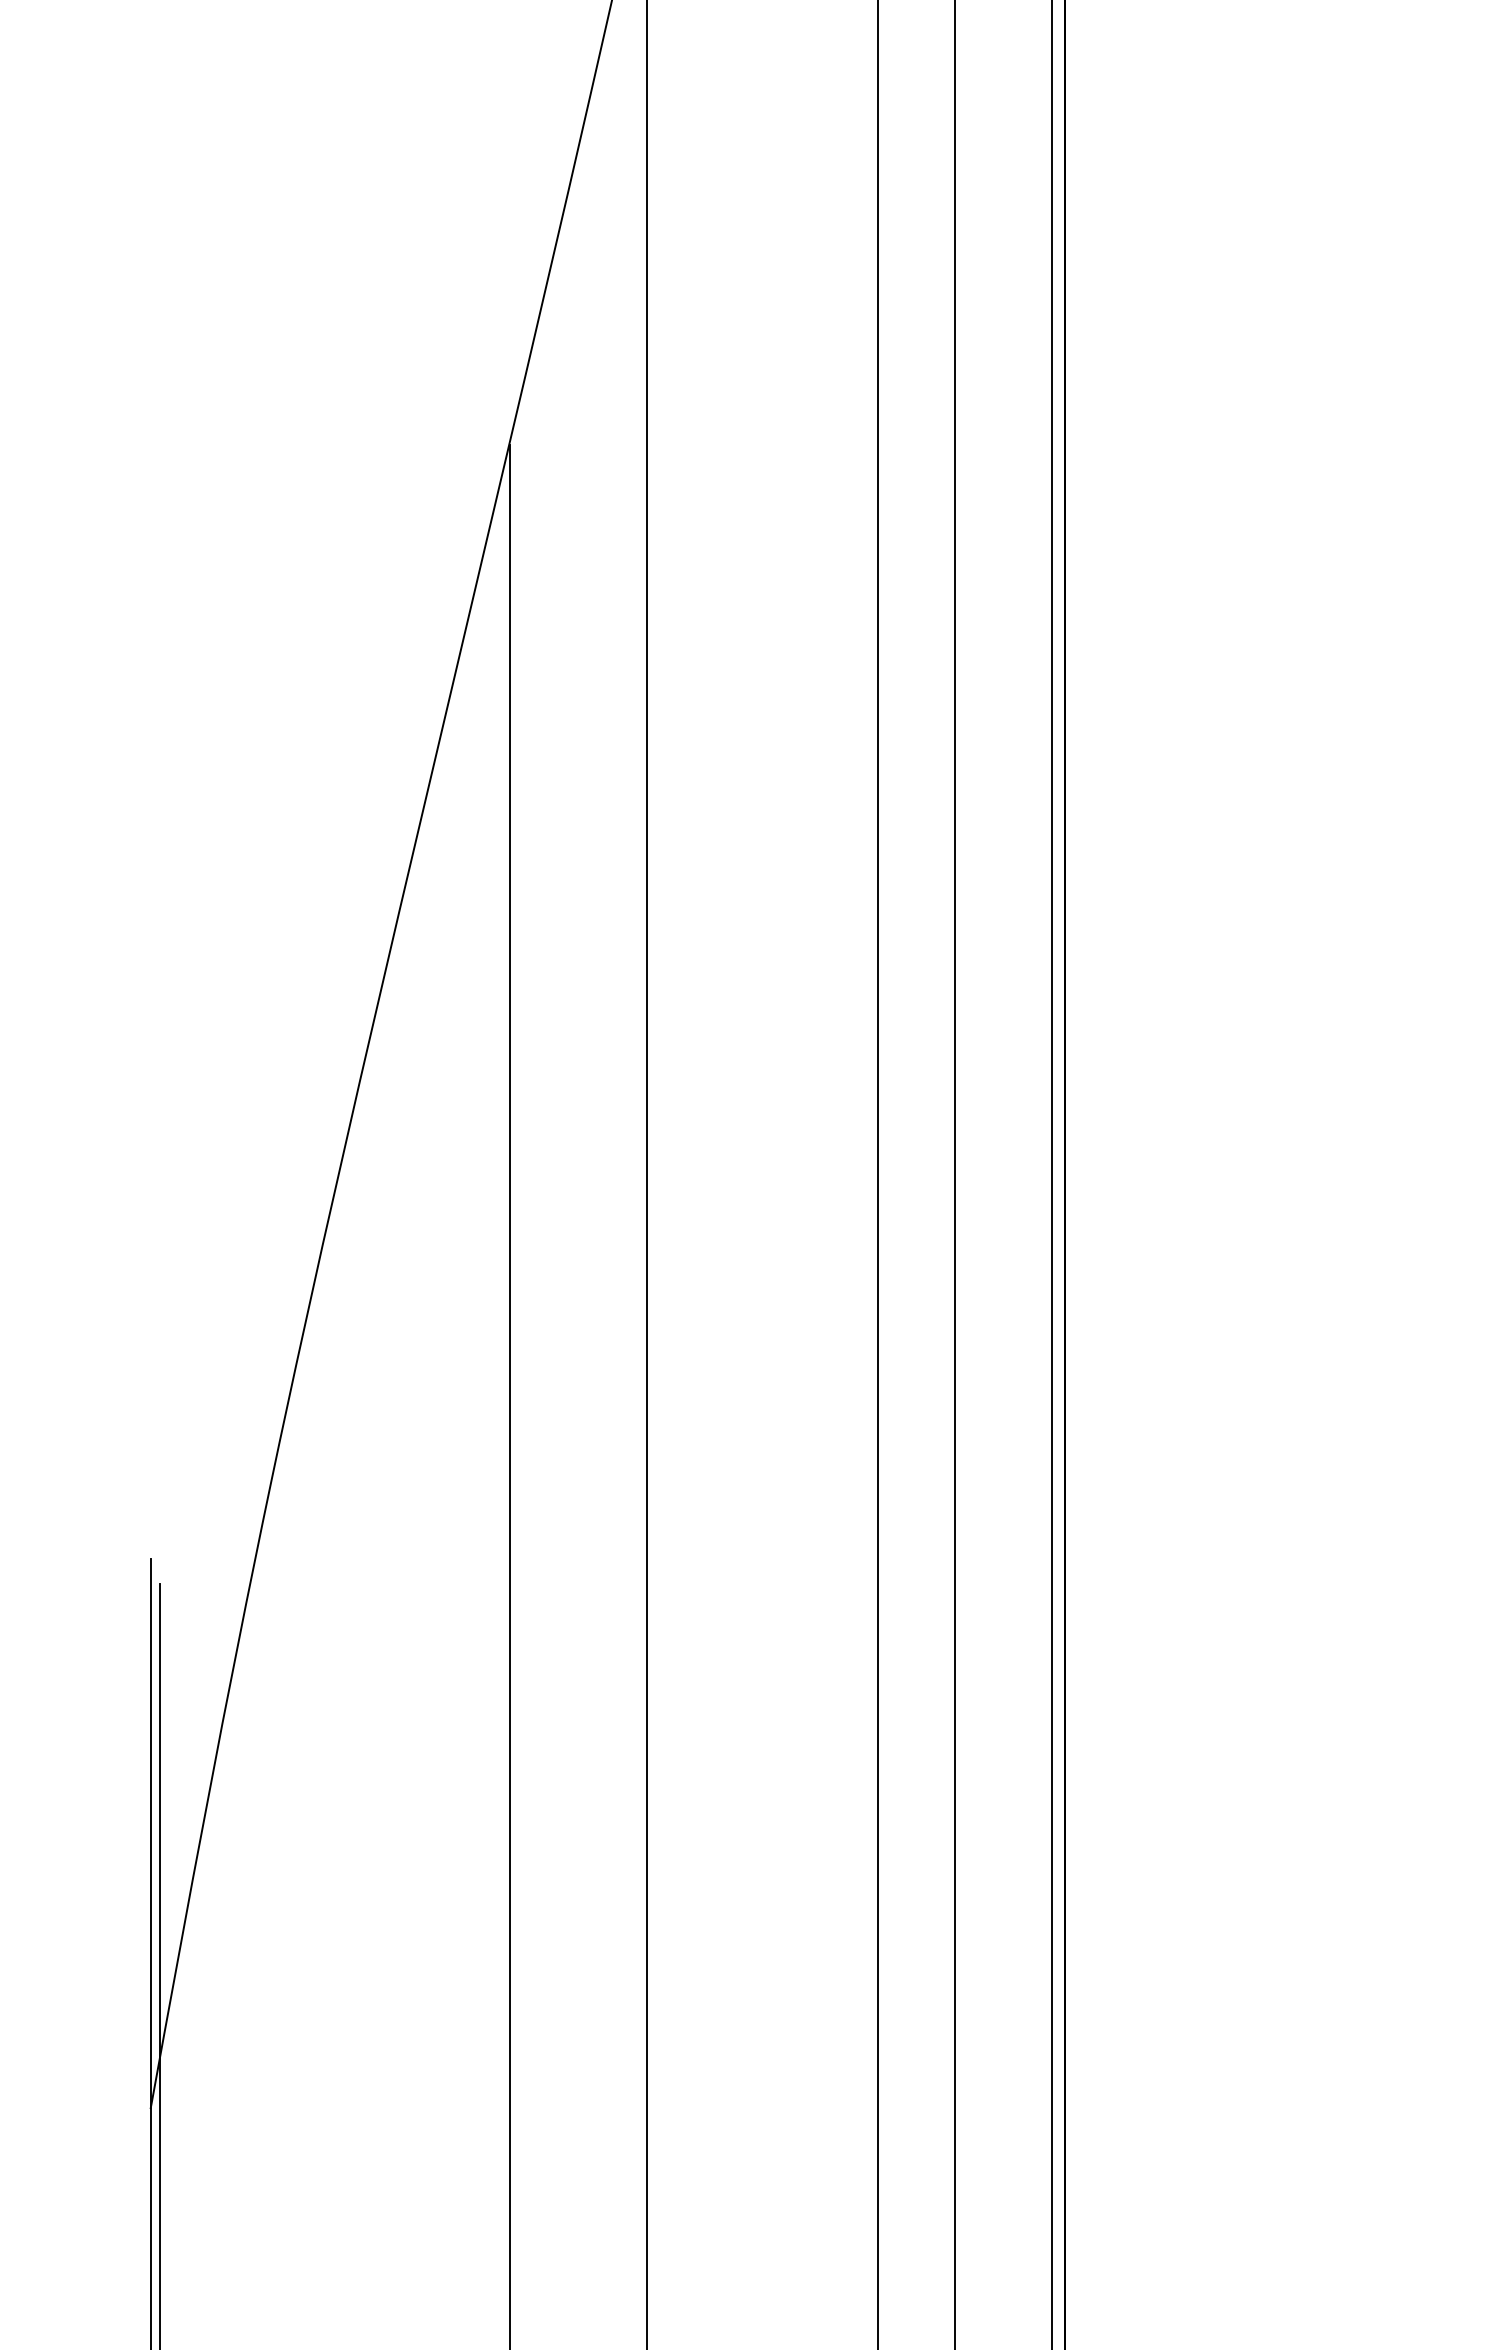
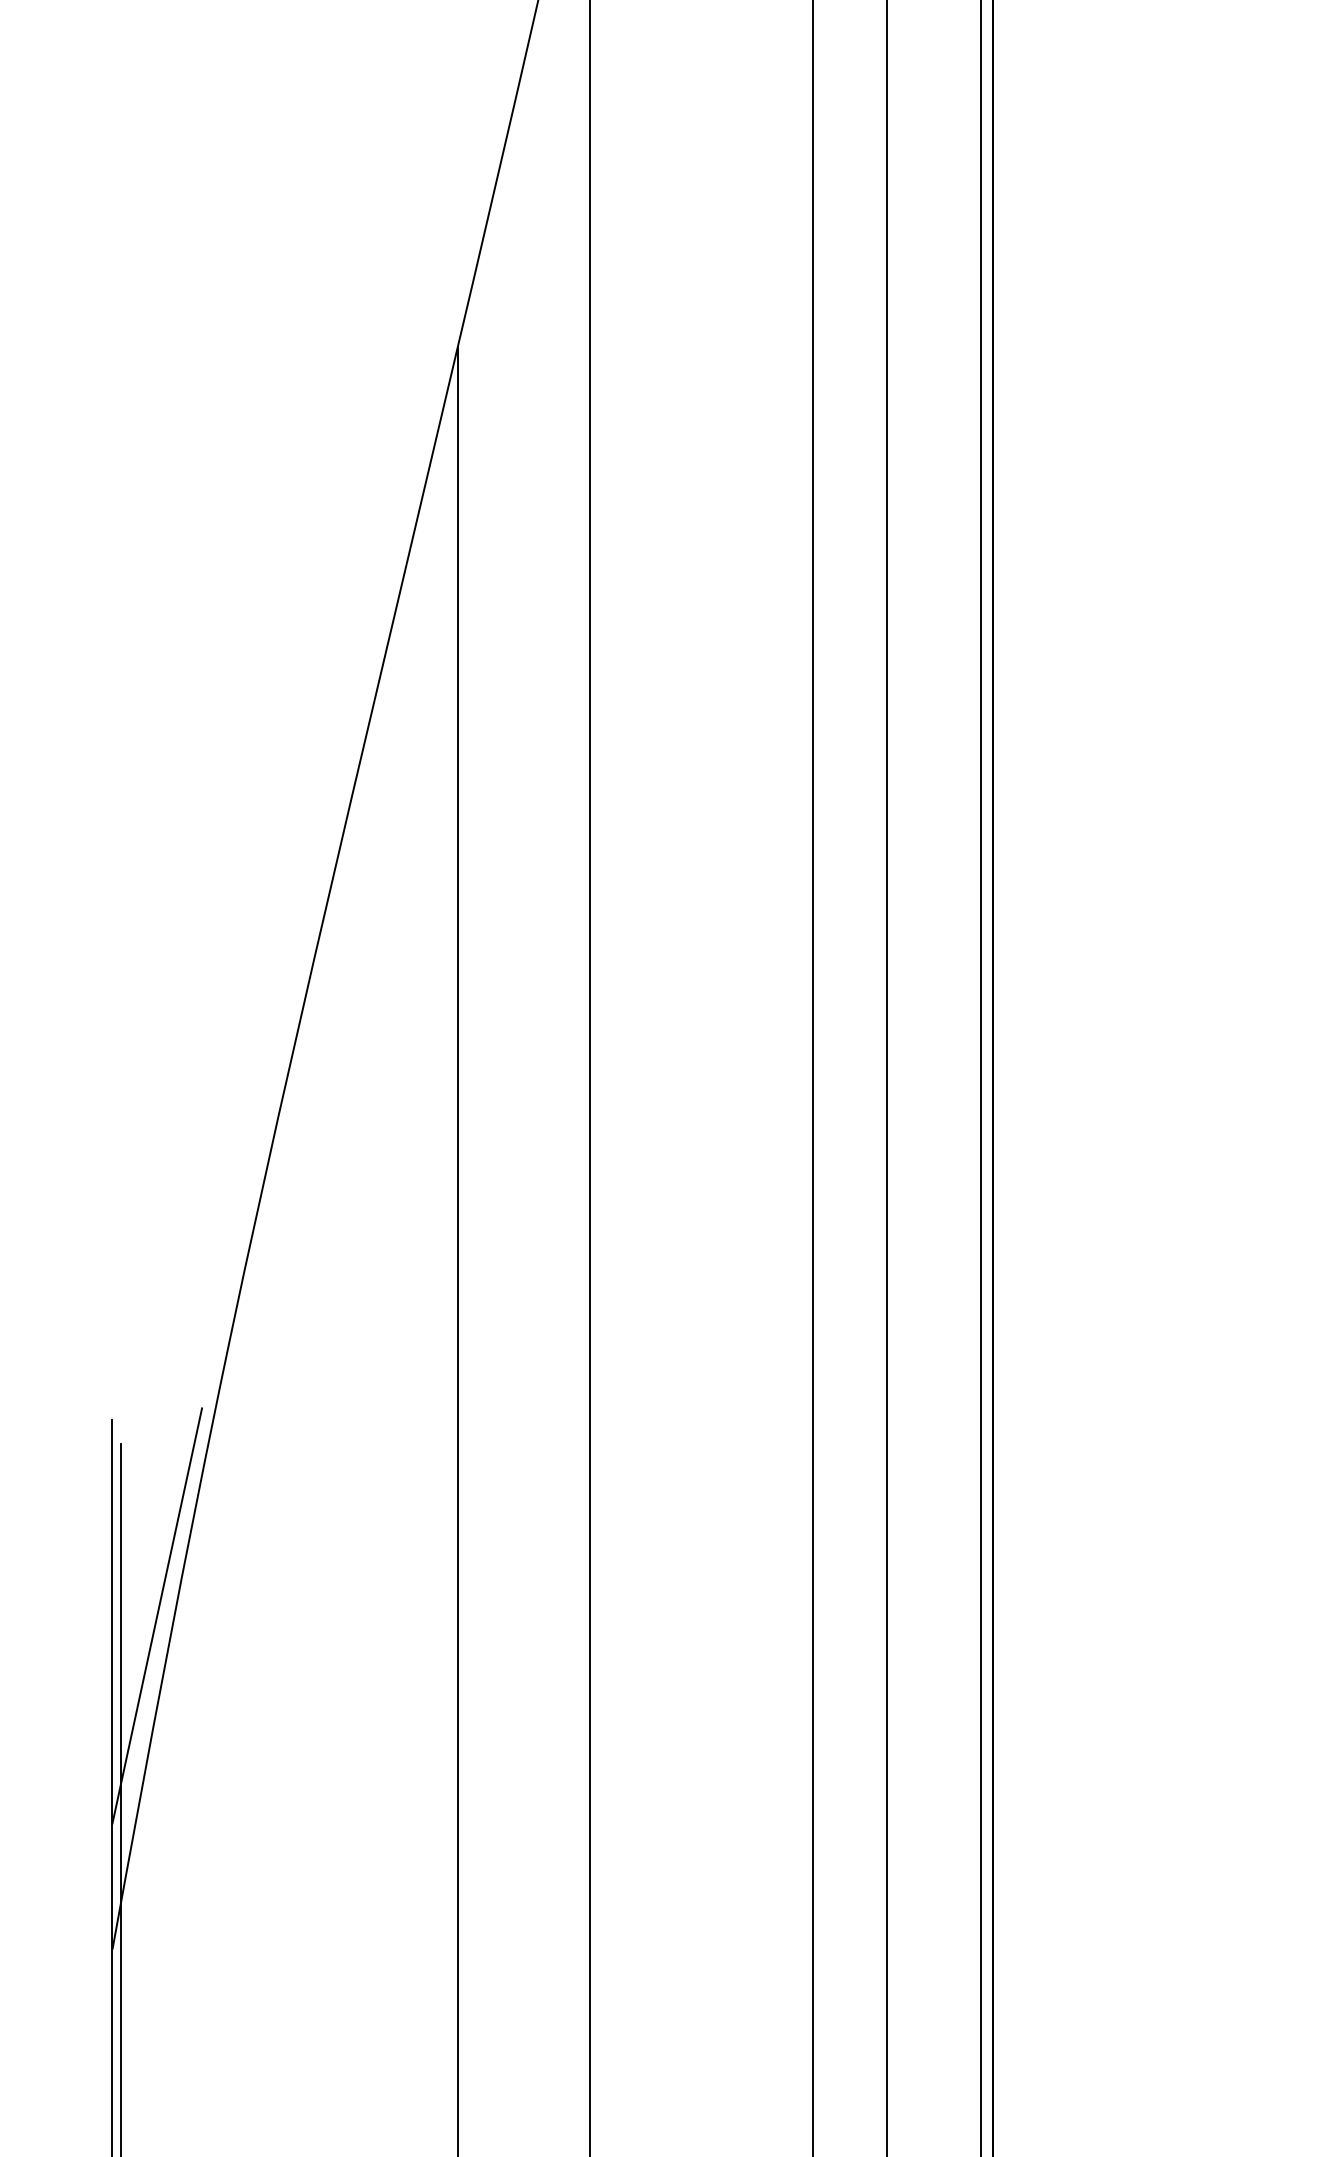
line: (196, 1762) -> (156, 1615), added

